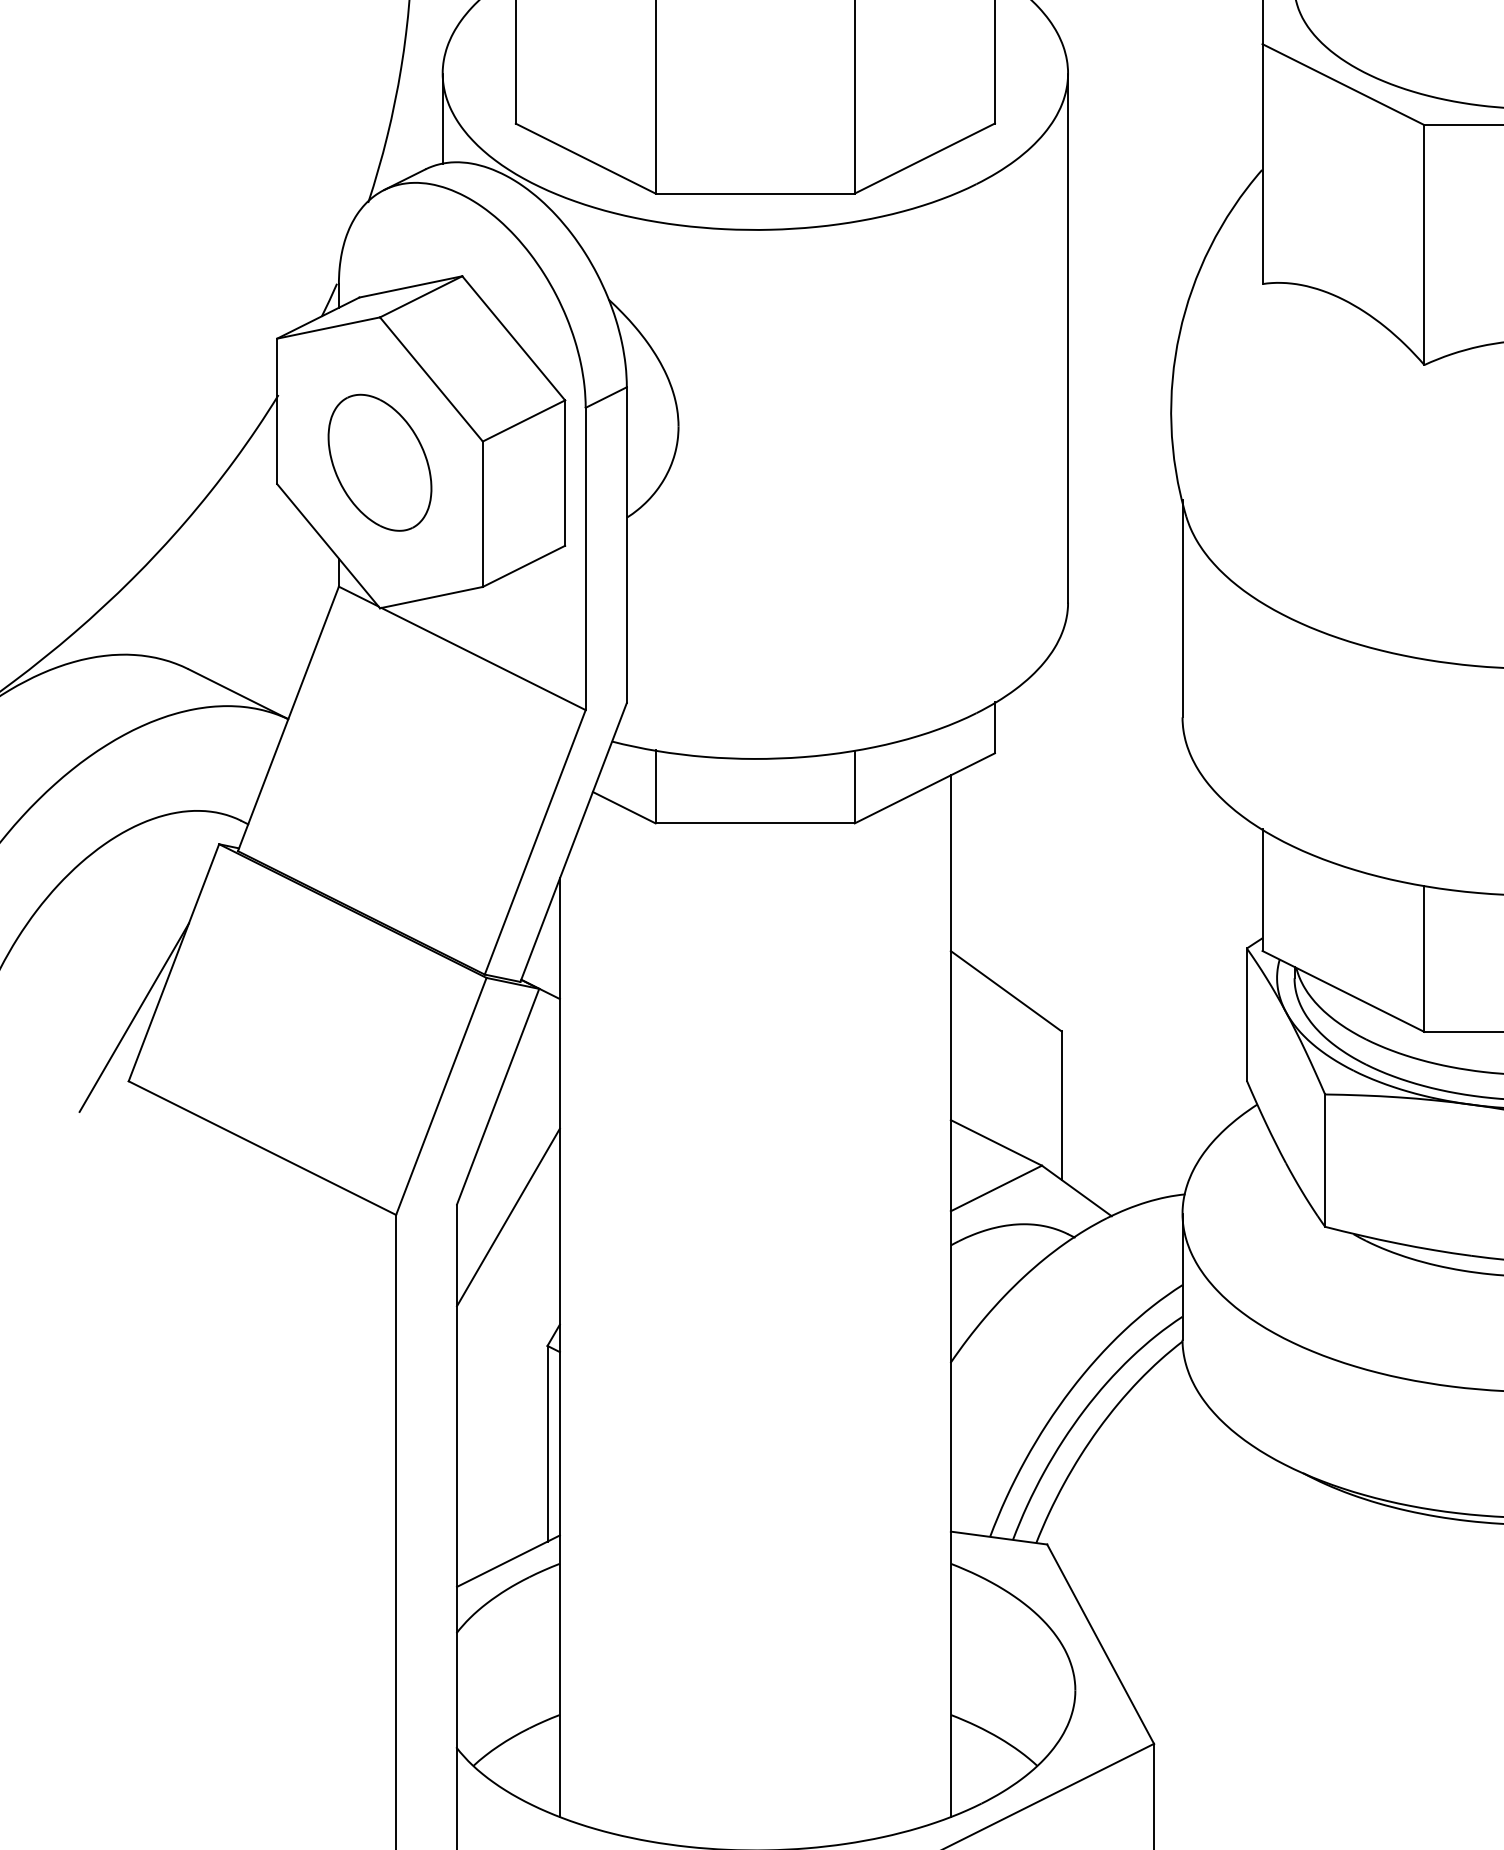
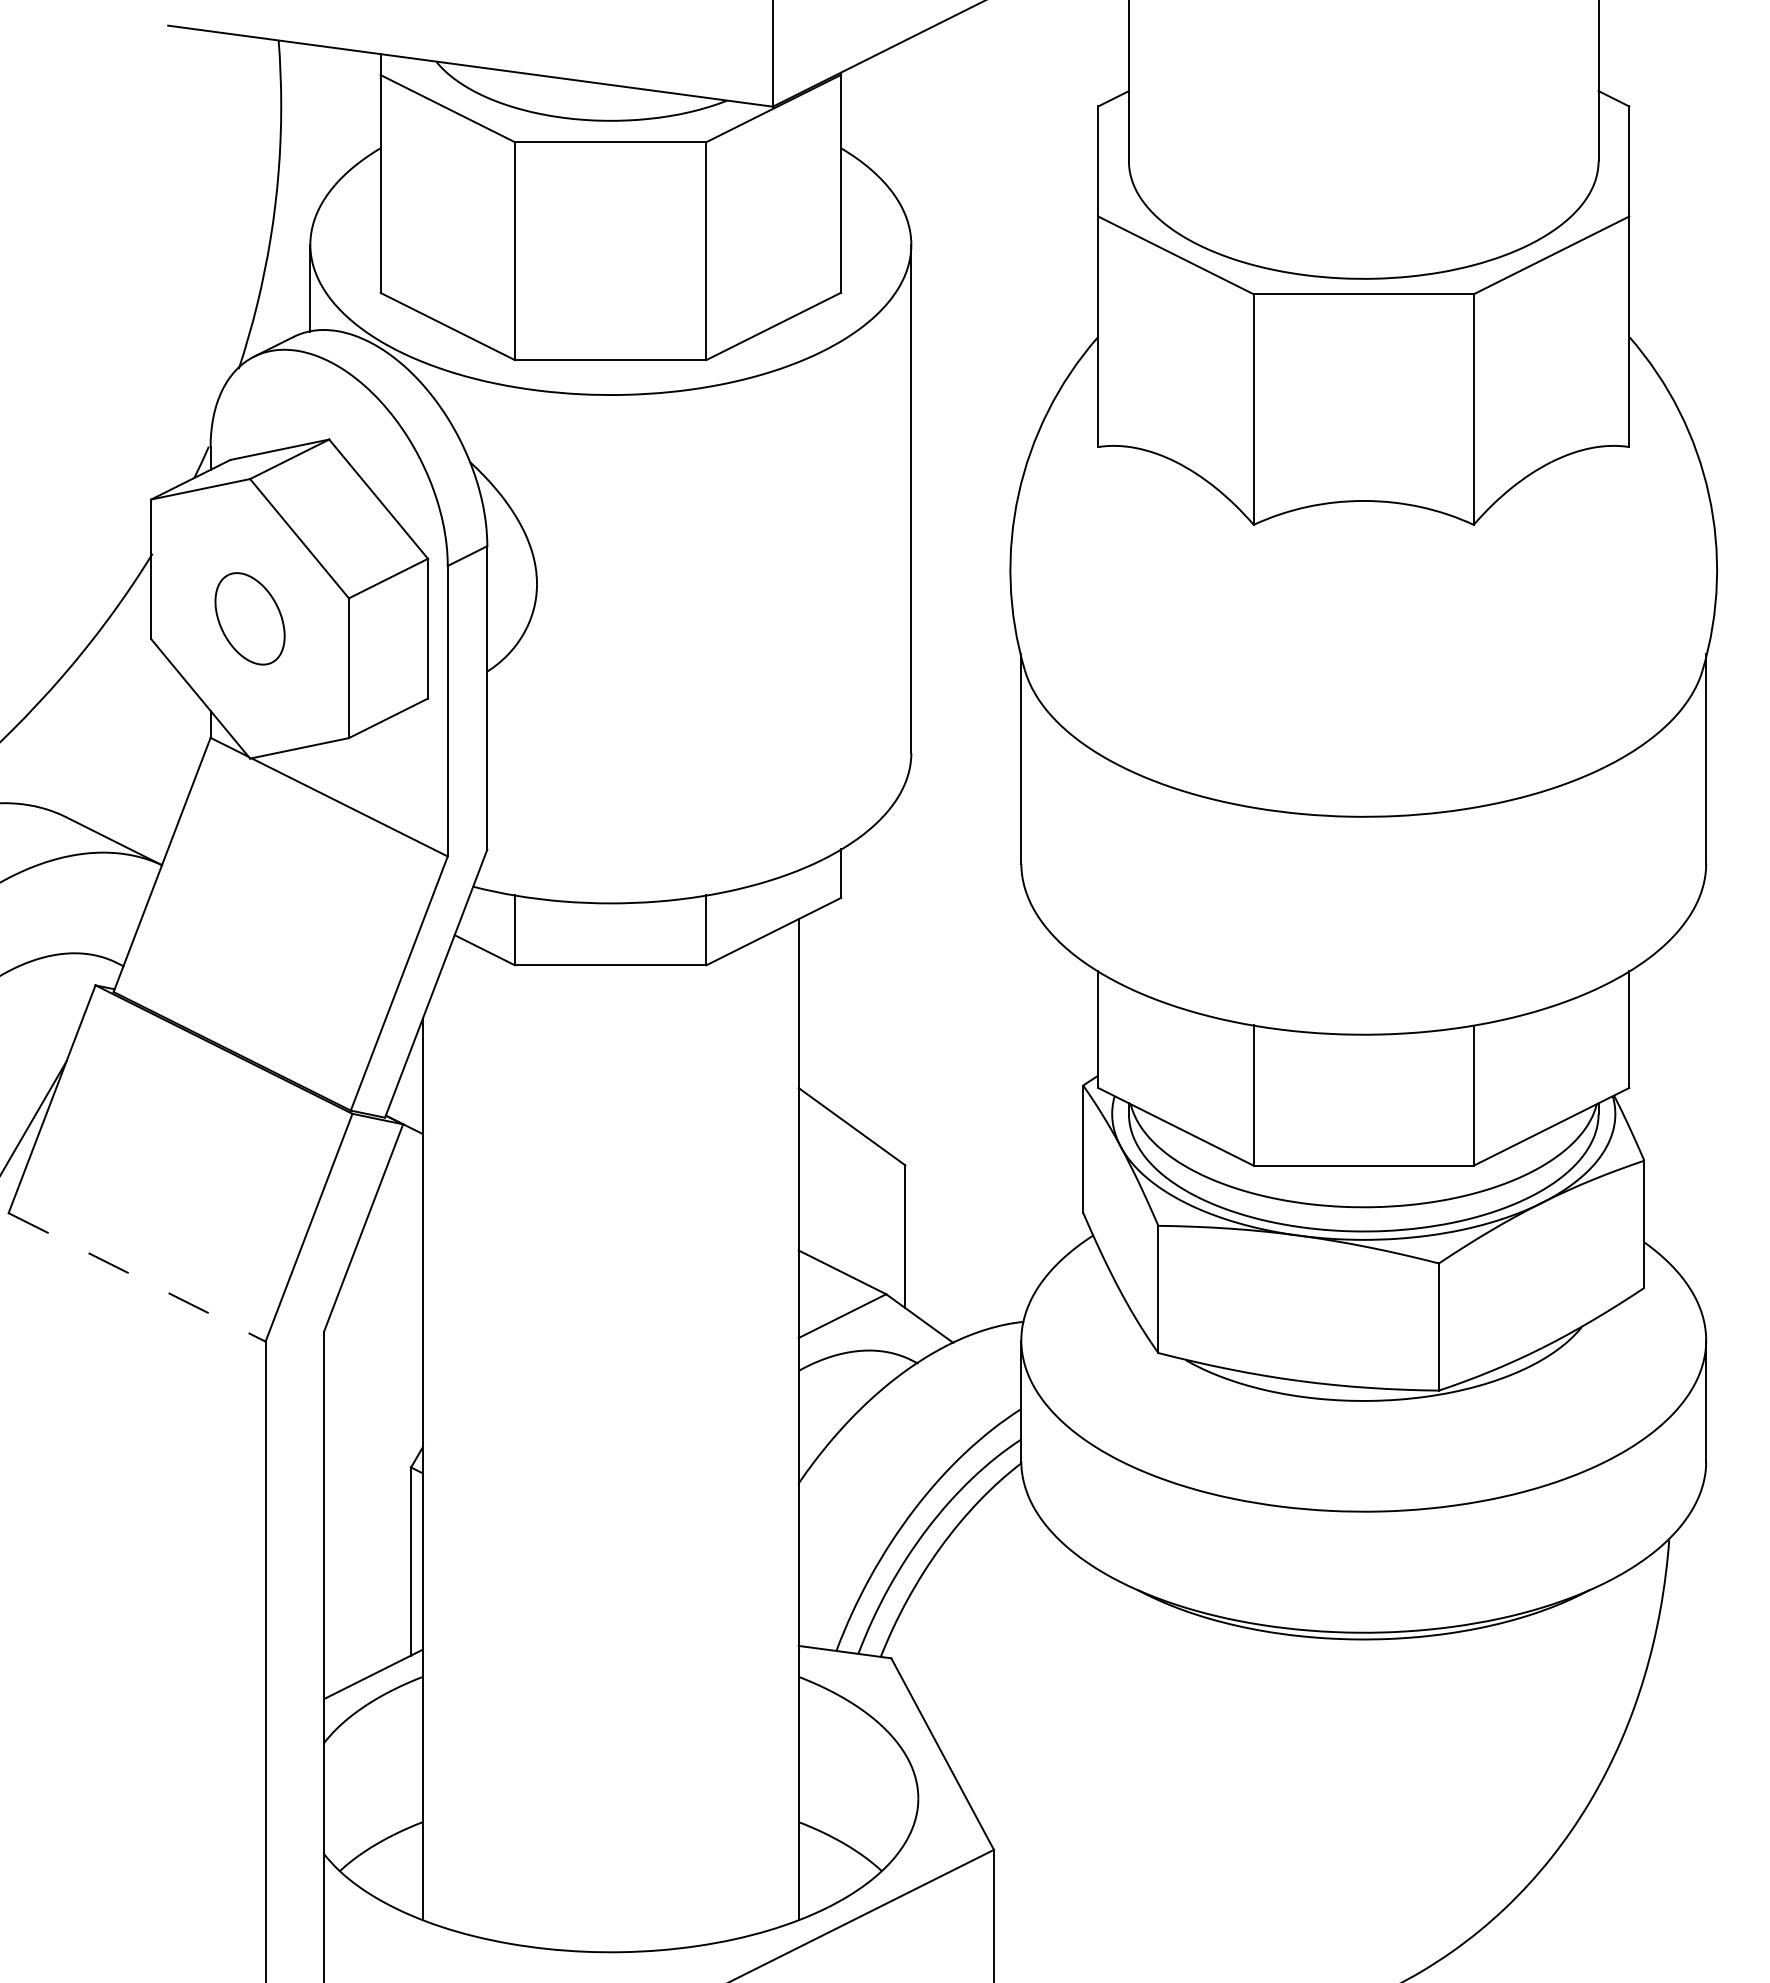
part: (379, 462) -> (249, 618), size x0.7
line: (262, 1148) -> (137, 1277), solid -> dashed
line: (508, 1216) -> (373, 1343), removed

